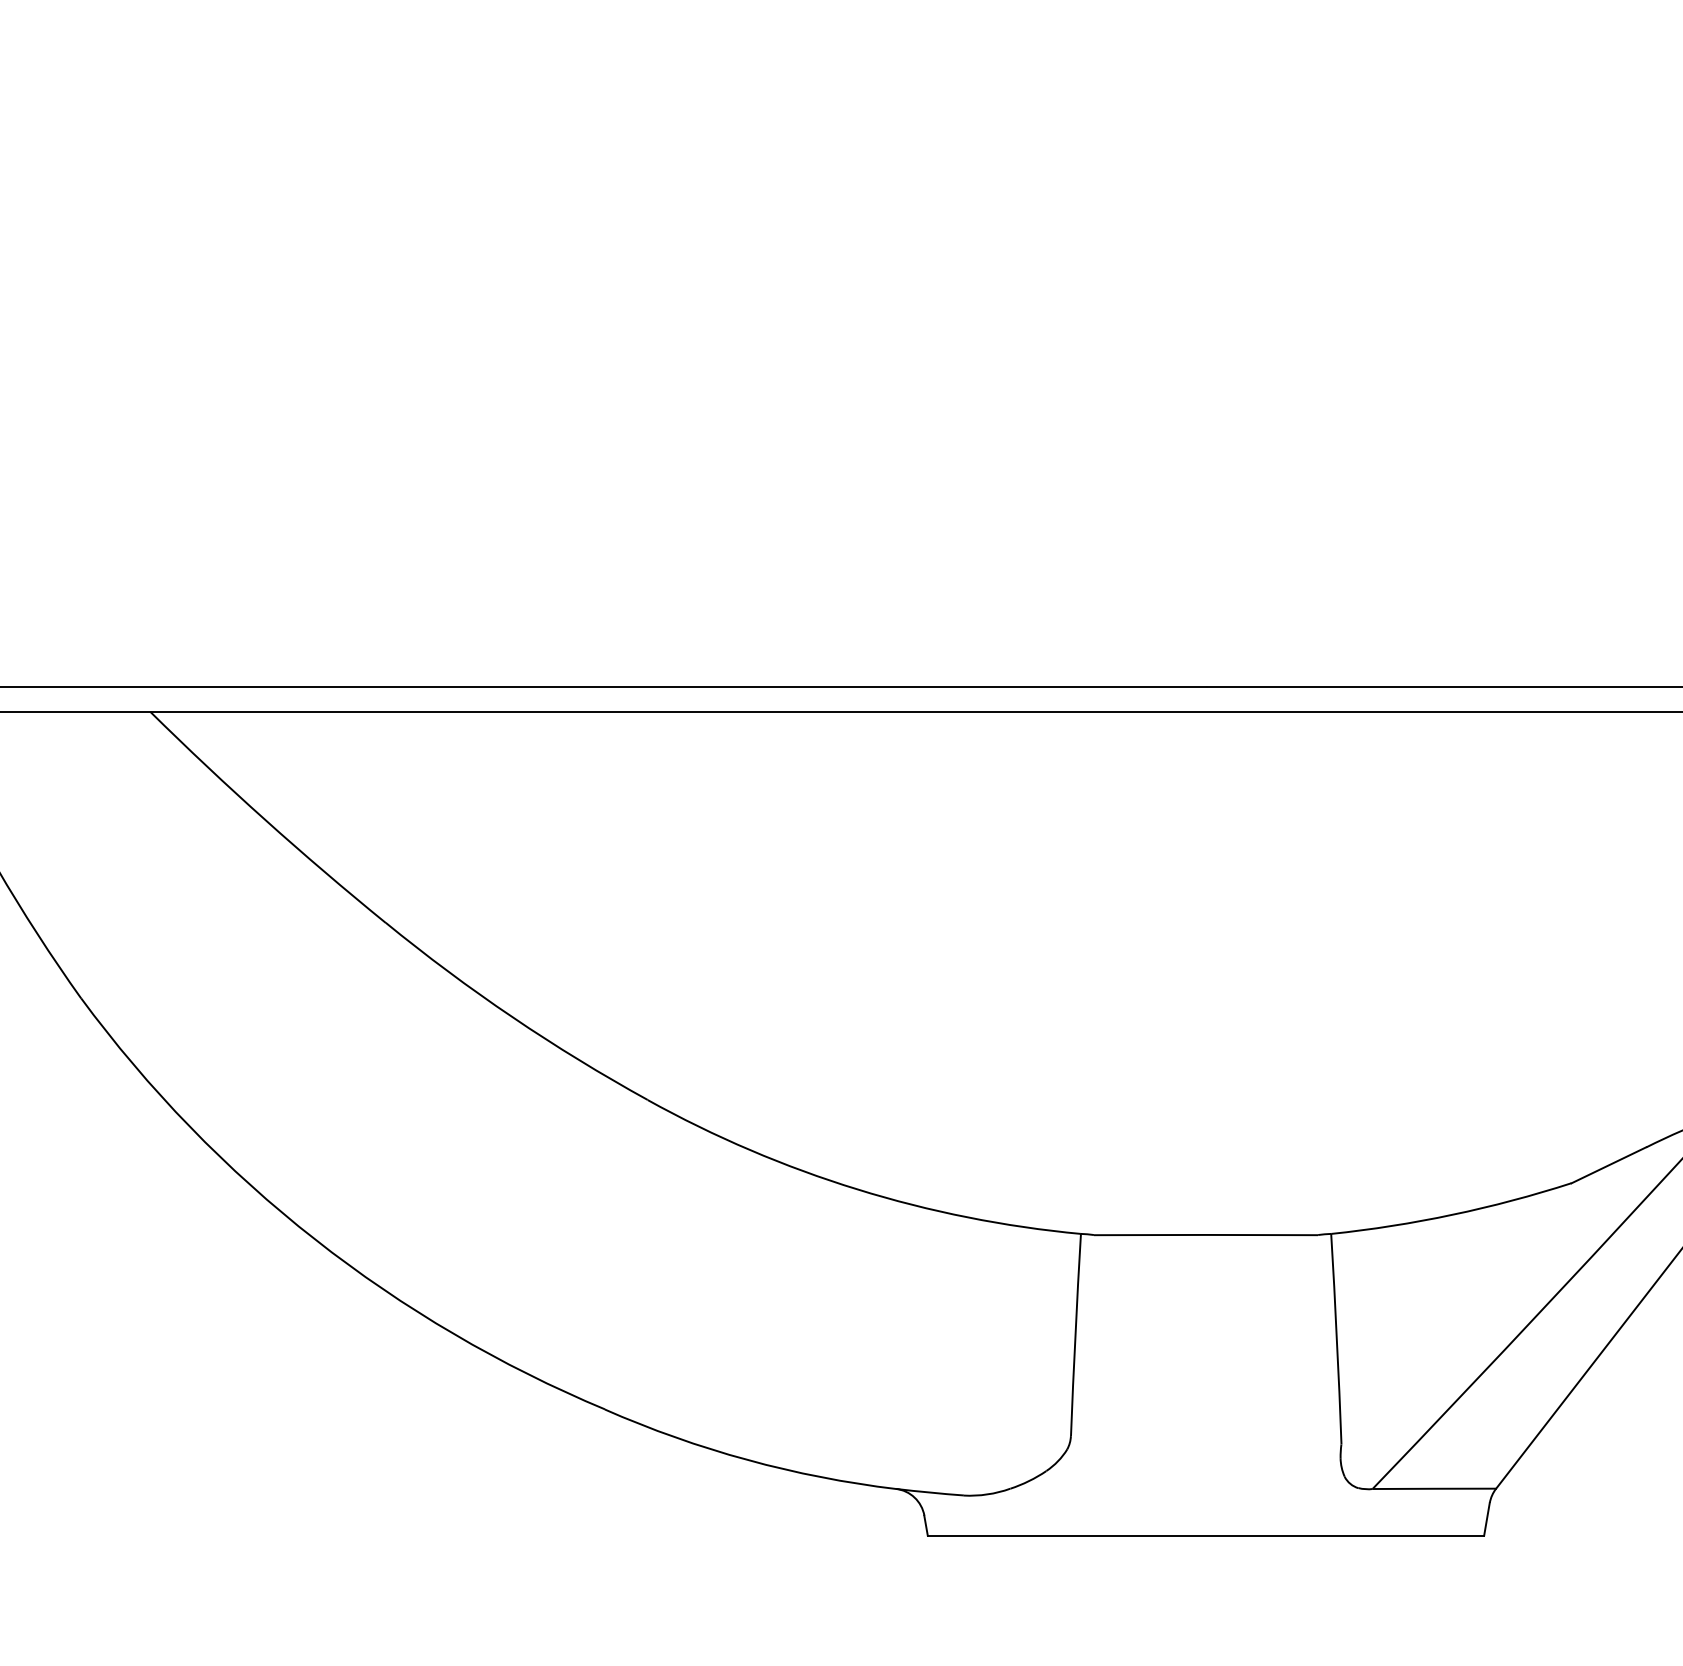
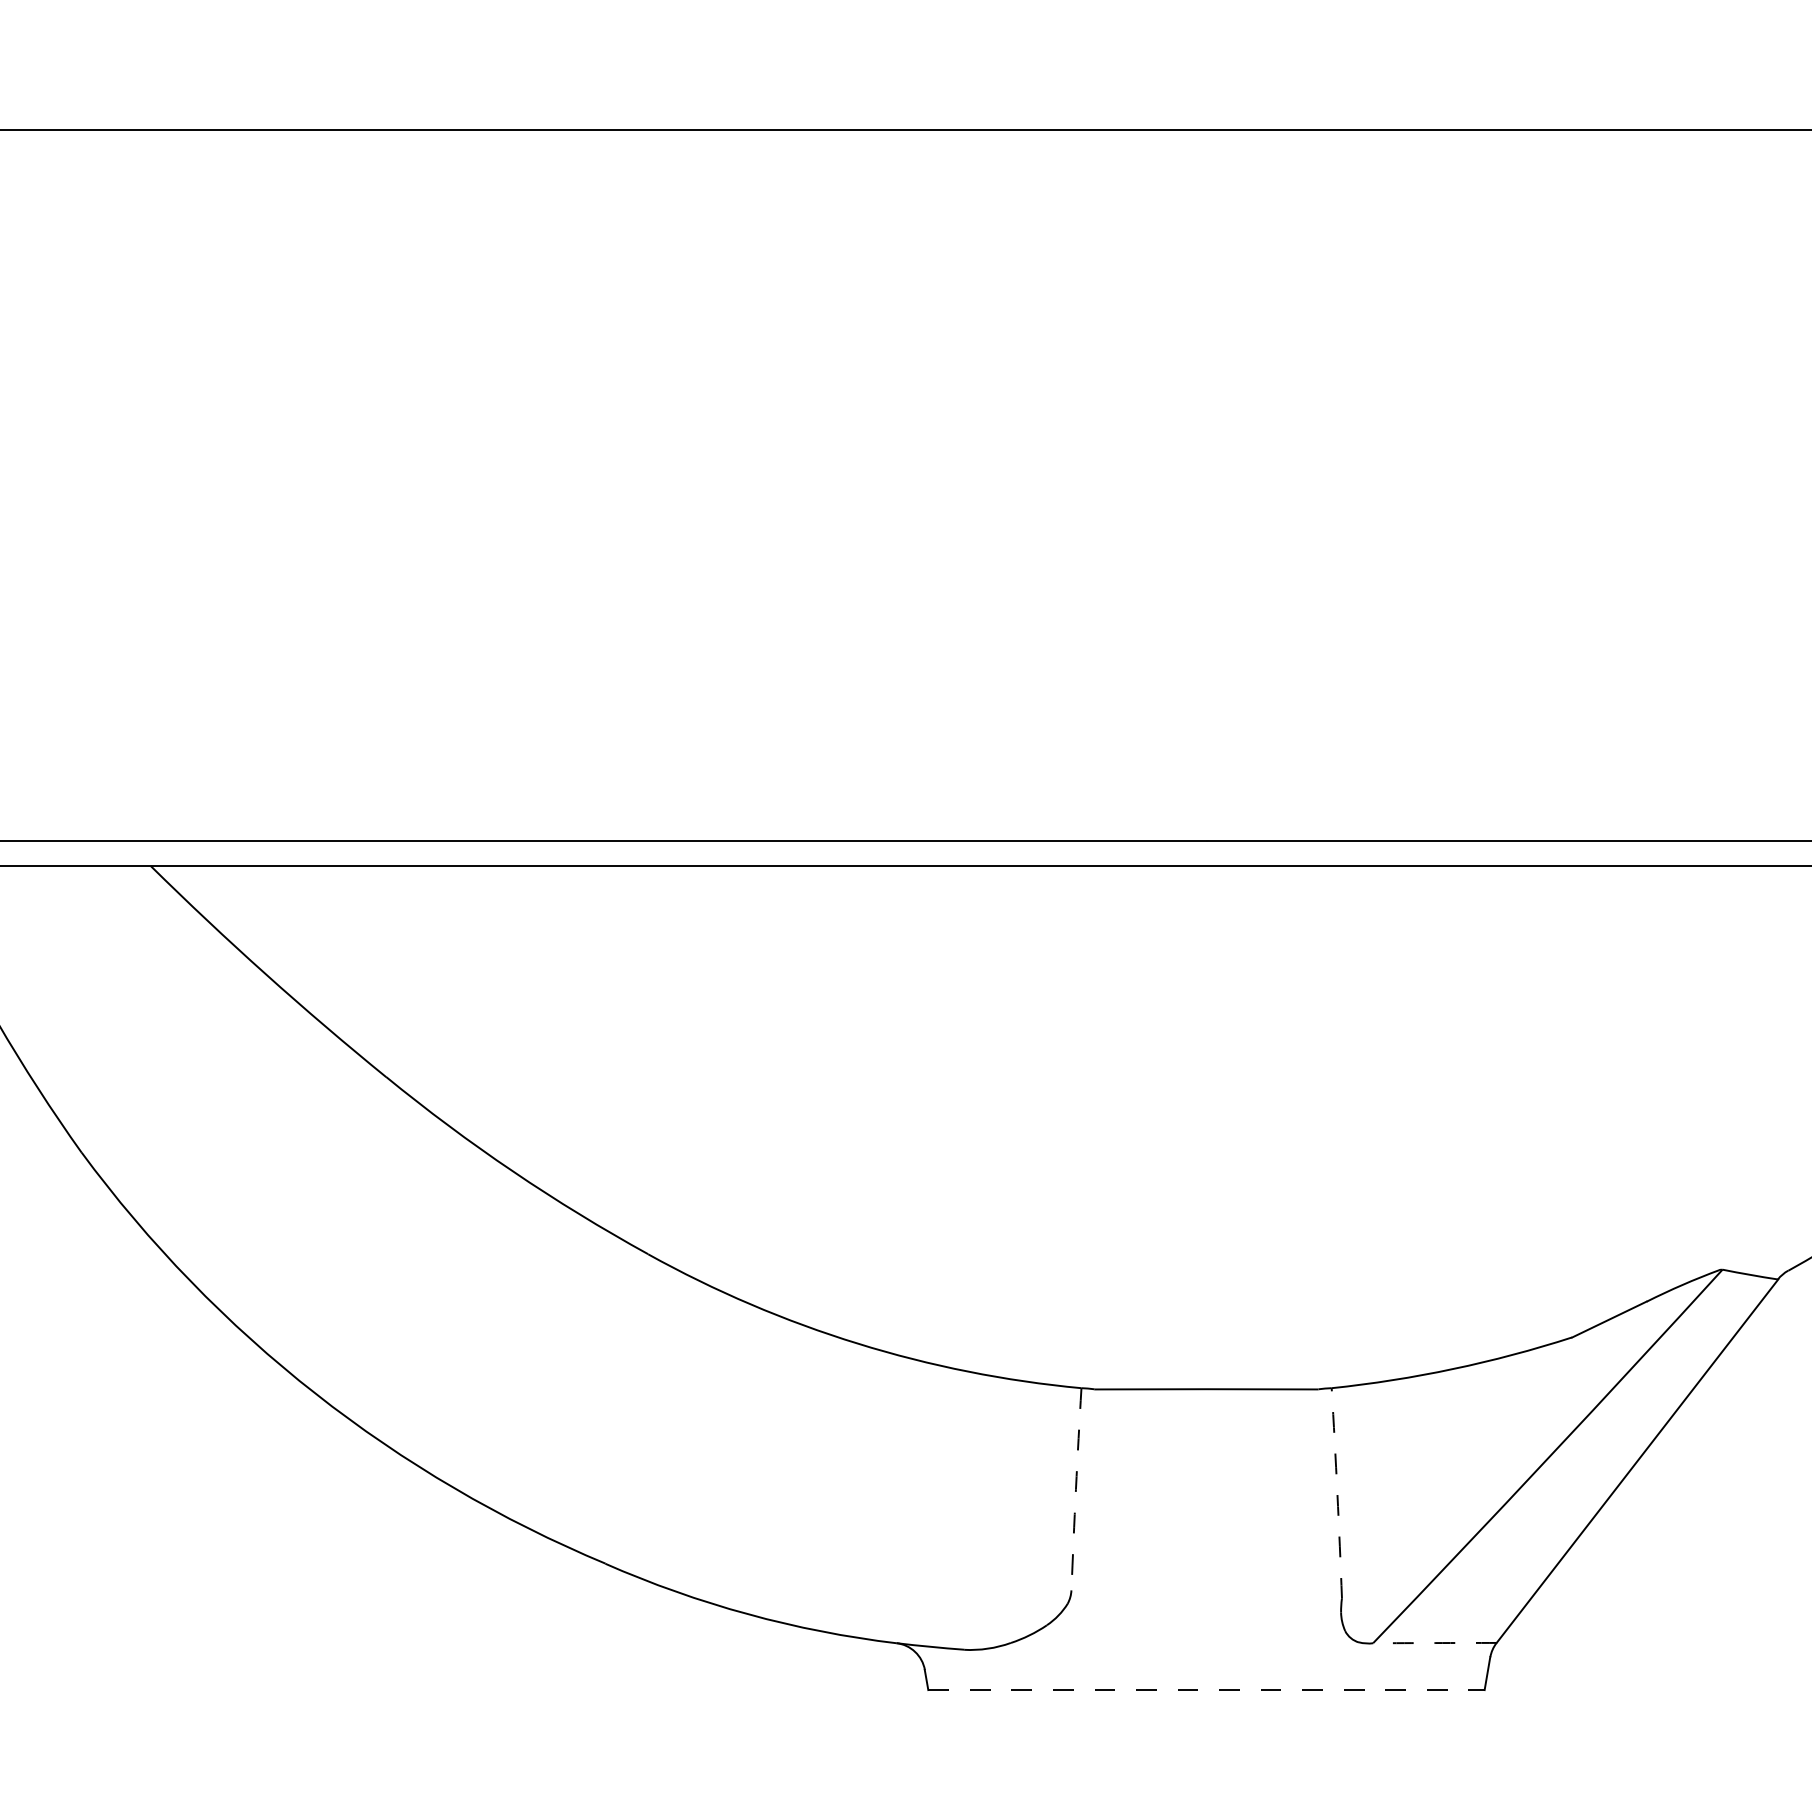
arc: (1075, 1335) -> (1075, 1489), solid -> dashed
arc: (1337, 1339) -> (1337, 1493), solid -> dashed
arc: (1435, 1489) -> (1435, 1643), solid -> dashed
line: (1206, 1536) -> (1206, 1690), solid -> dashed

